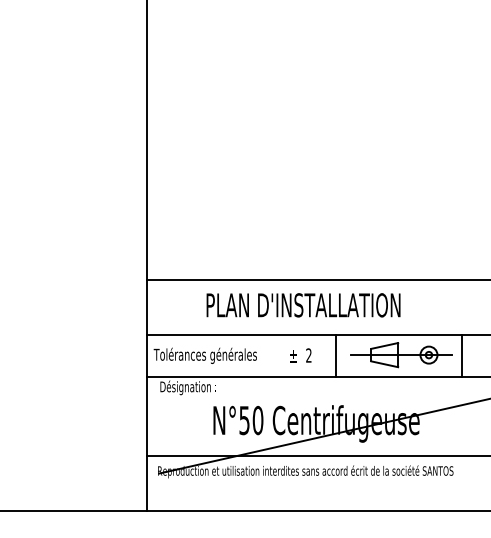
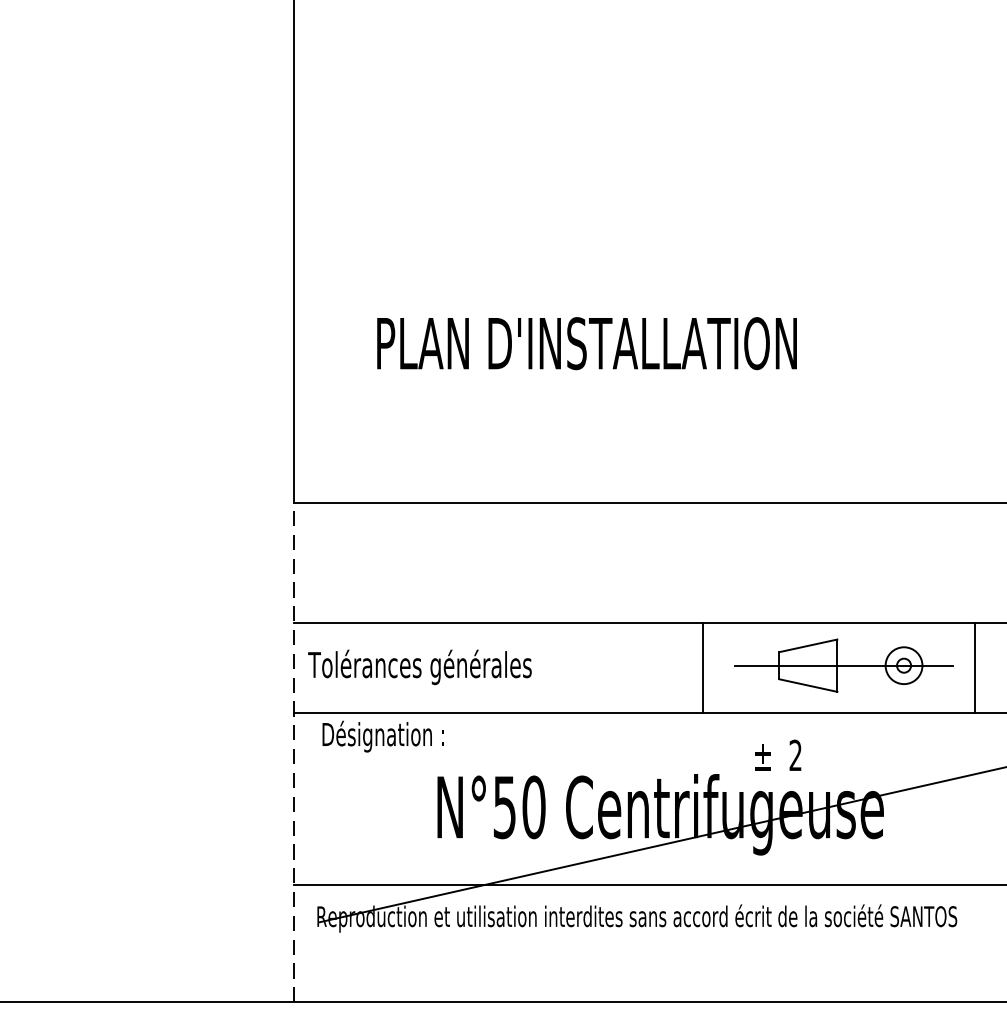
text: (303, 305) -> (586, 343), moved
text: (300, 355) -> (777, 755), moved
line: (147, 394) -> (294, 750), solid -> dashed

